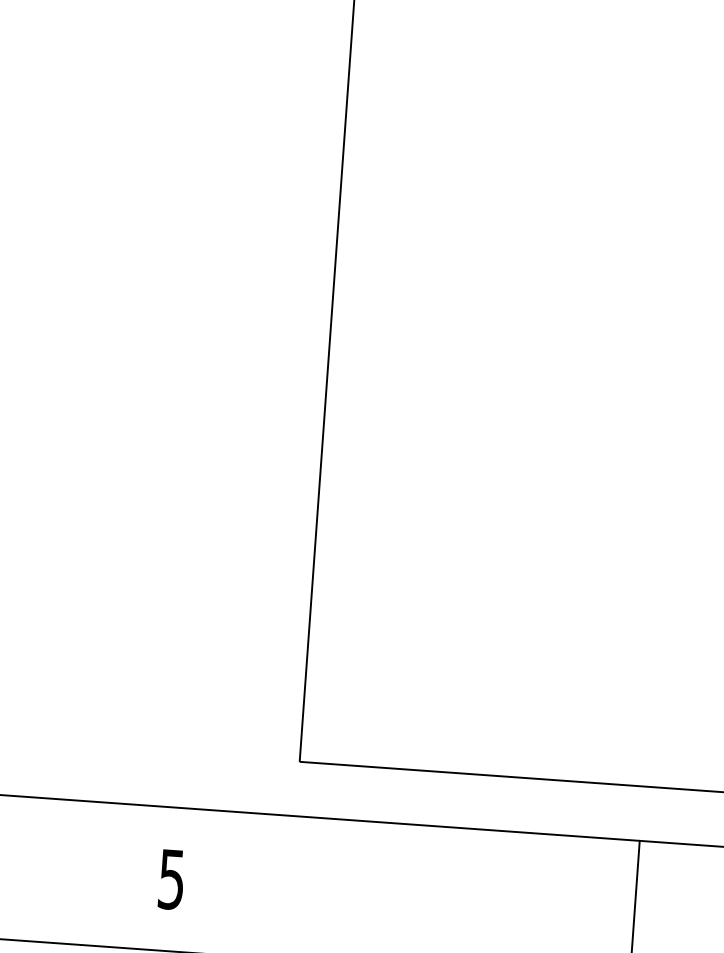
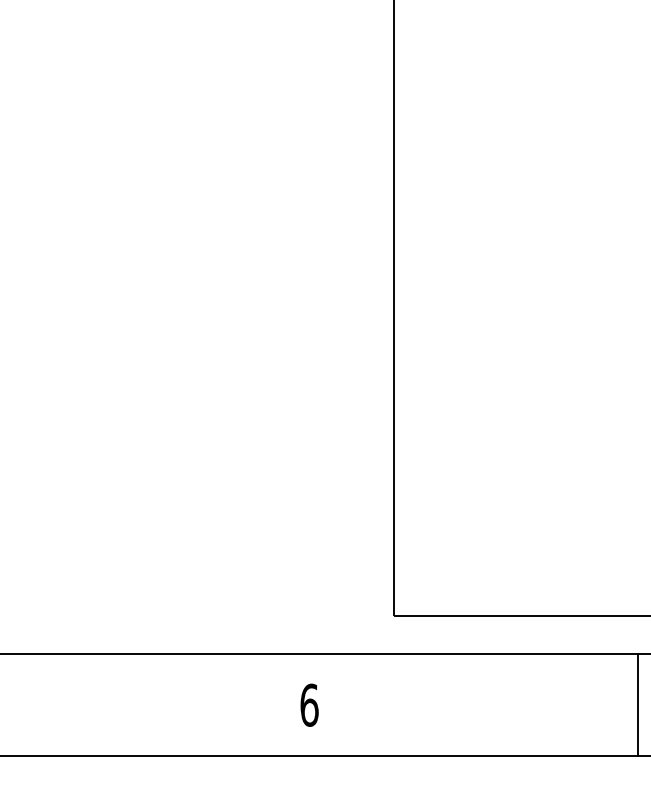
text: (171, 878) -> (309, 704), 5 -> 6

